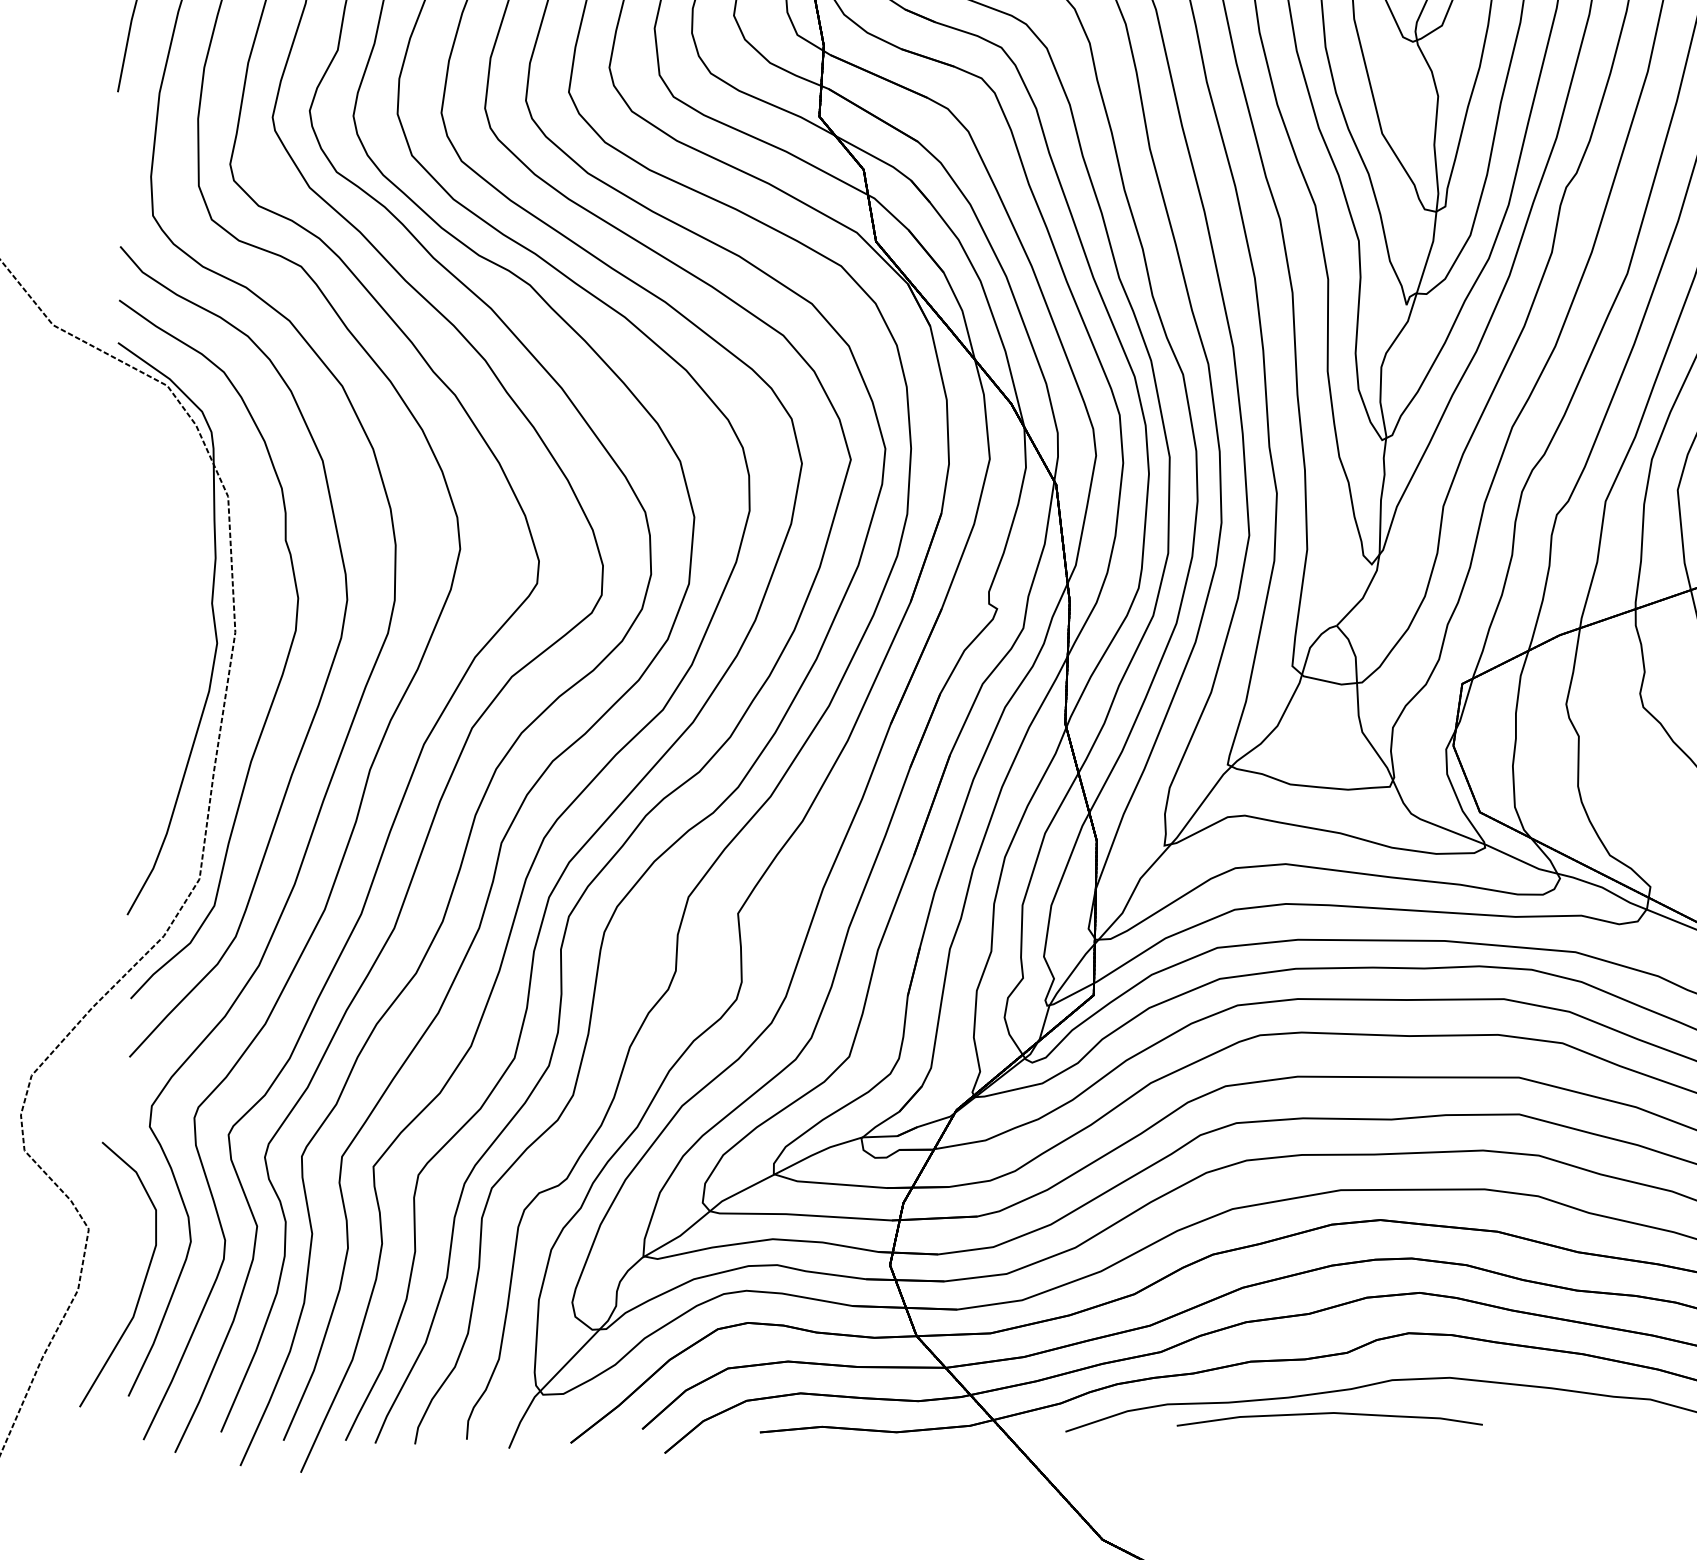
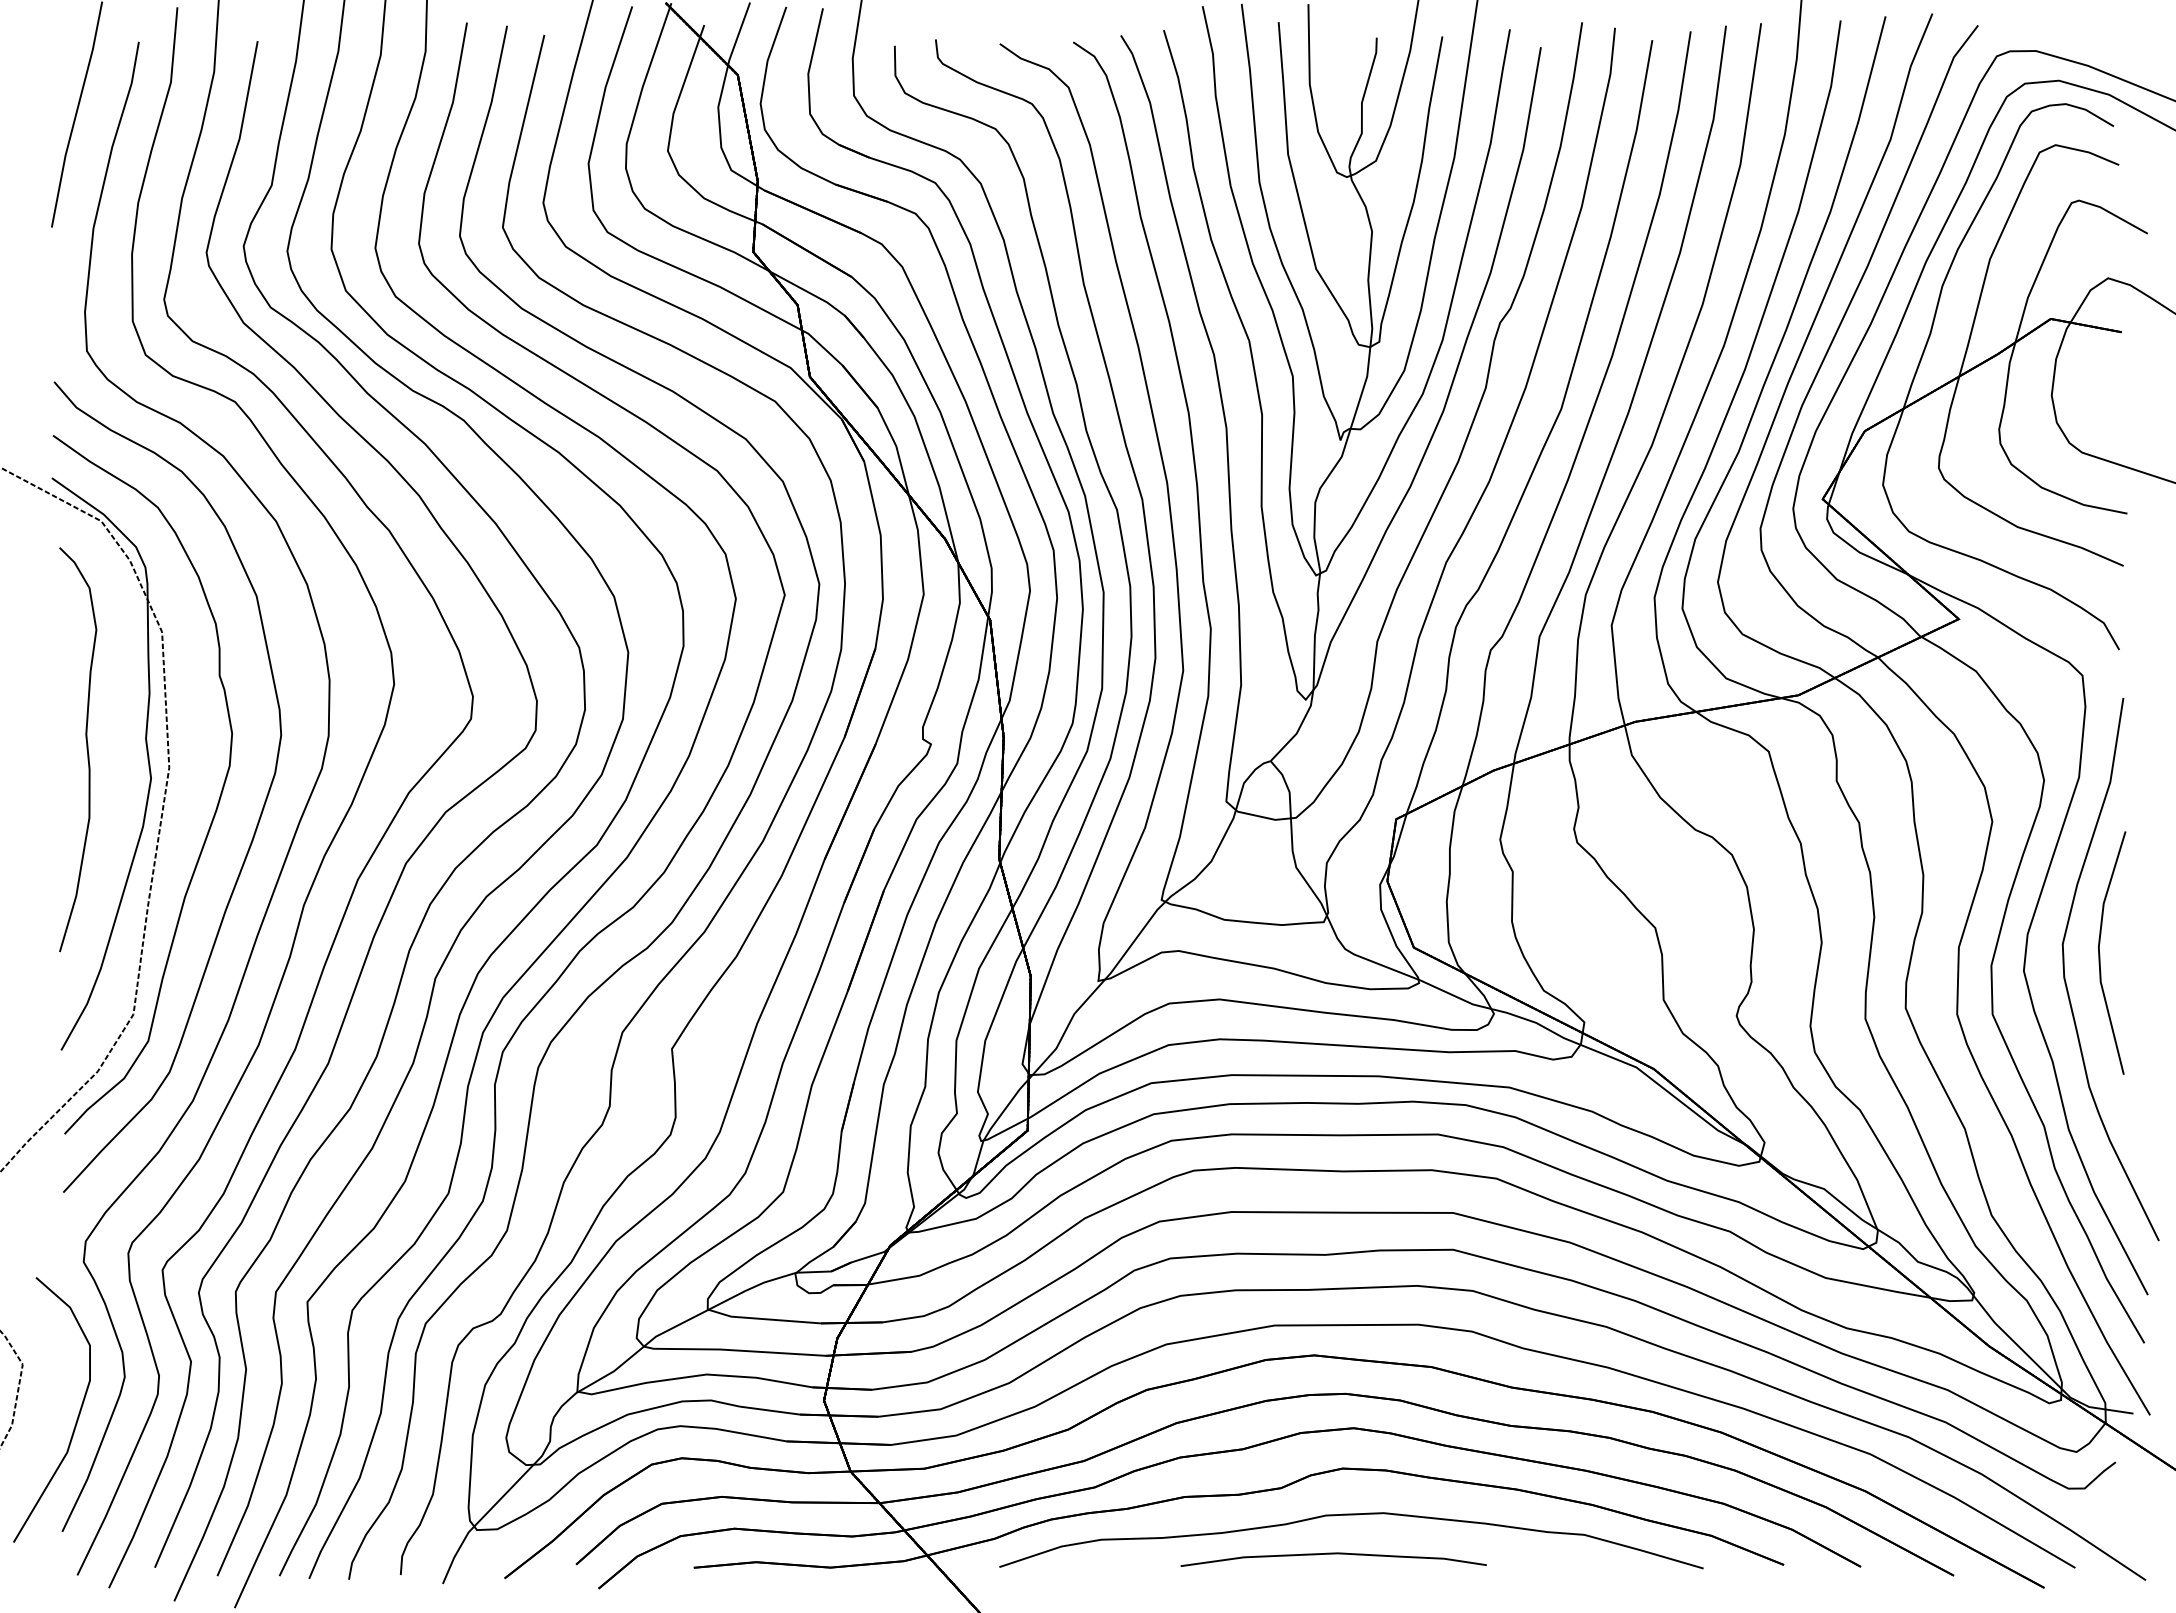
curve: (152, 614) -> (86, 749), added
part: (1329, 1419) -> (1333, 1559), moved

